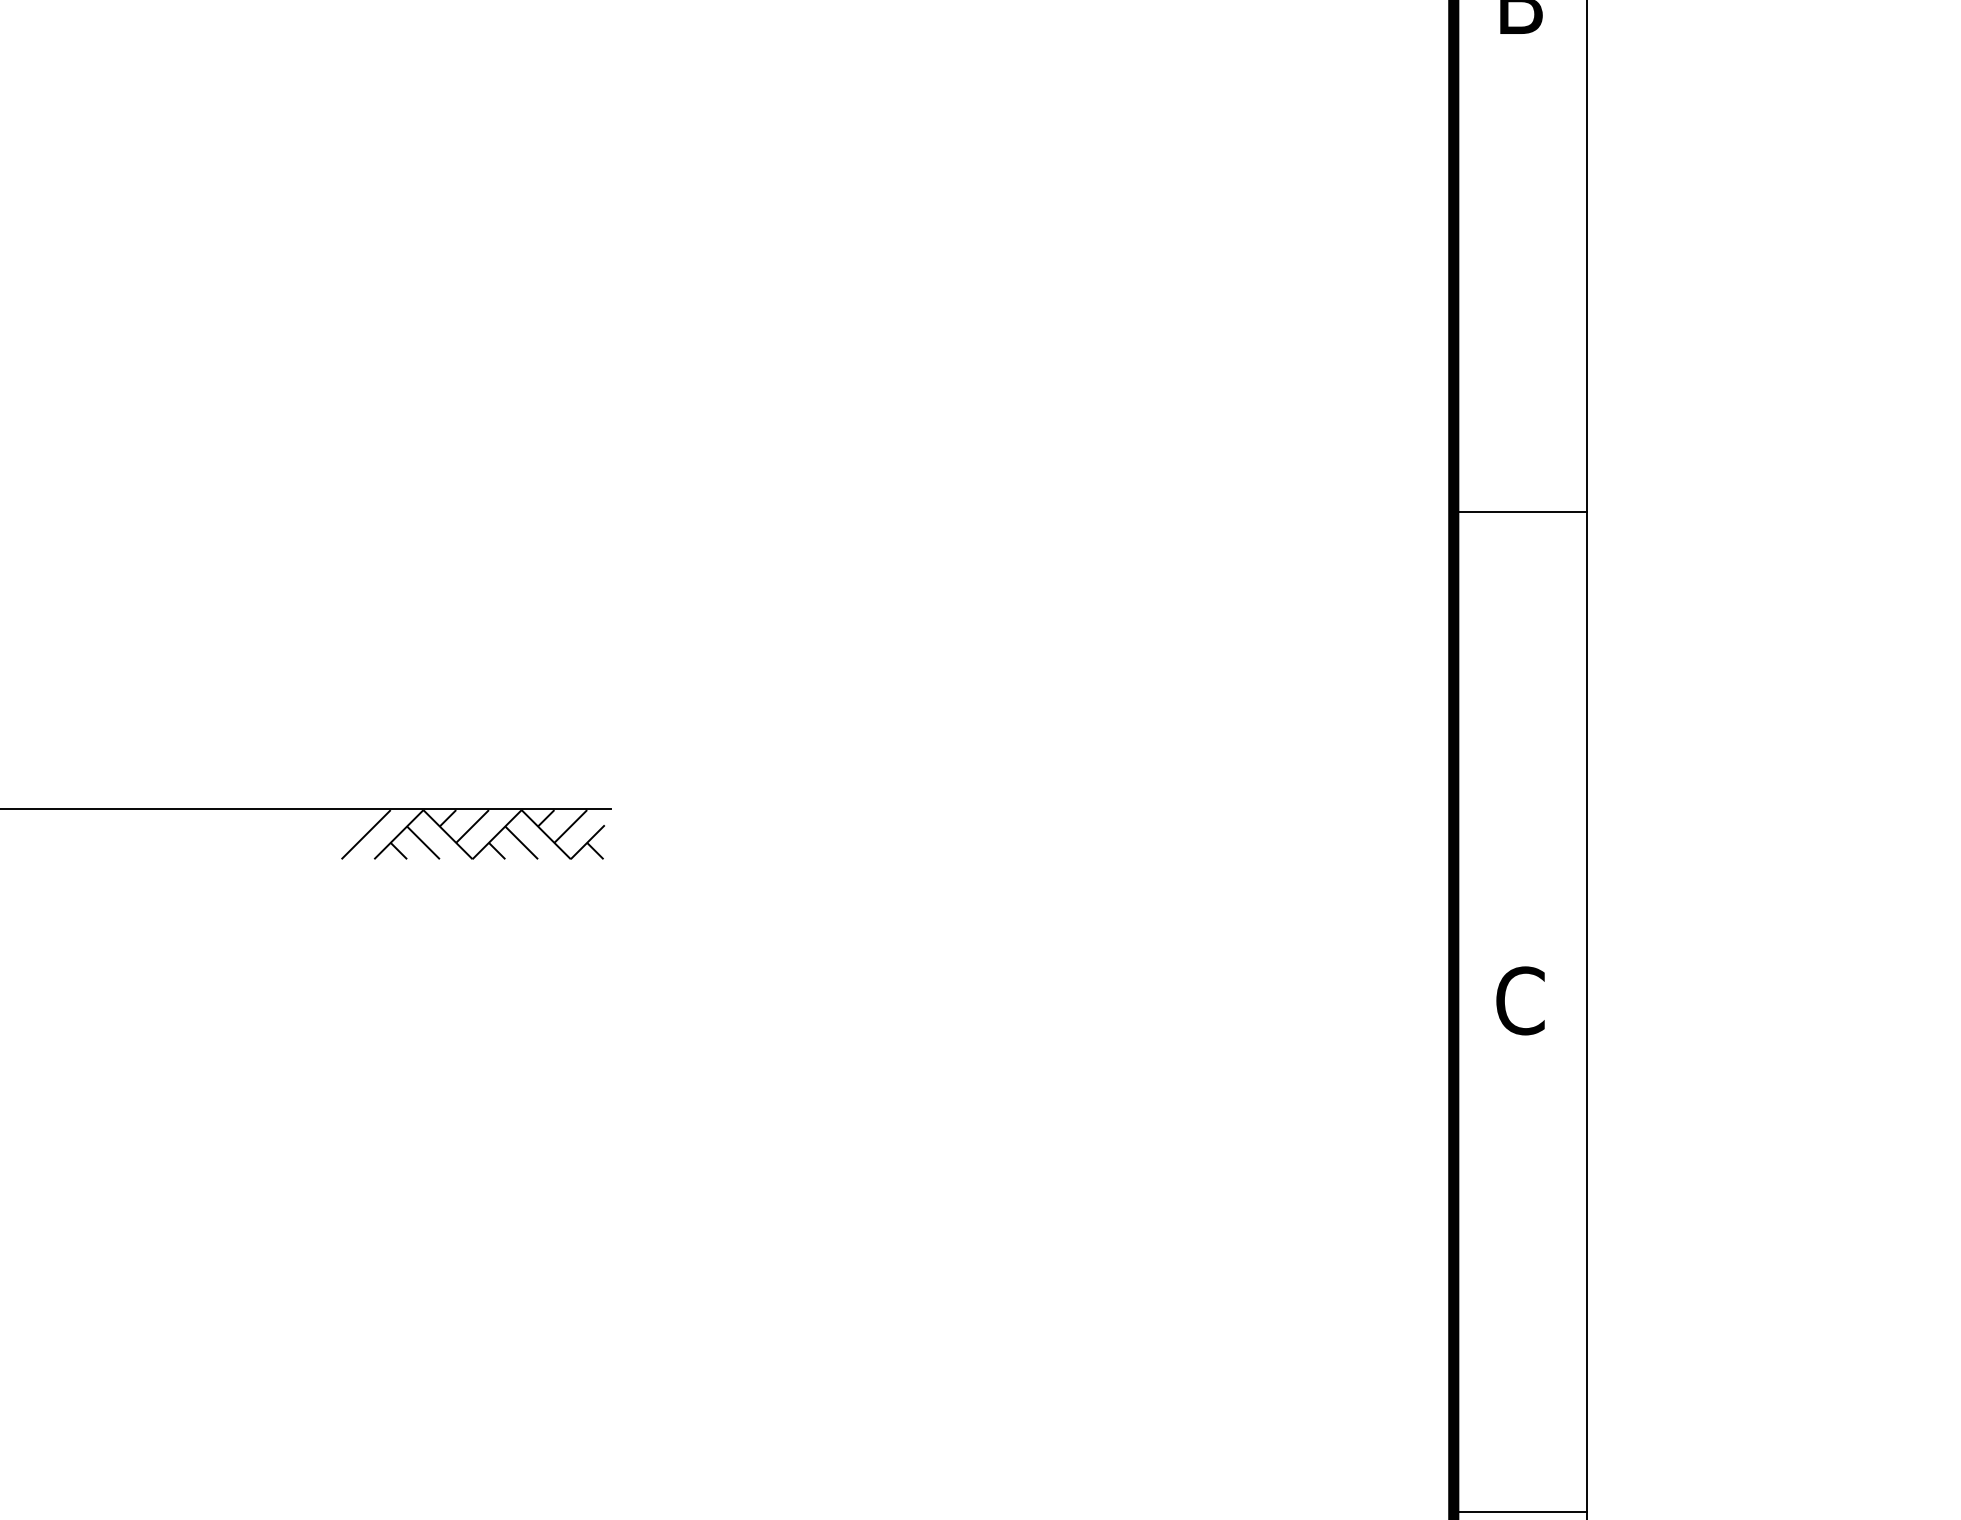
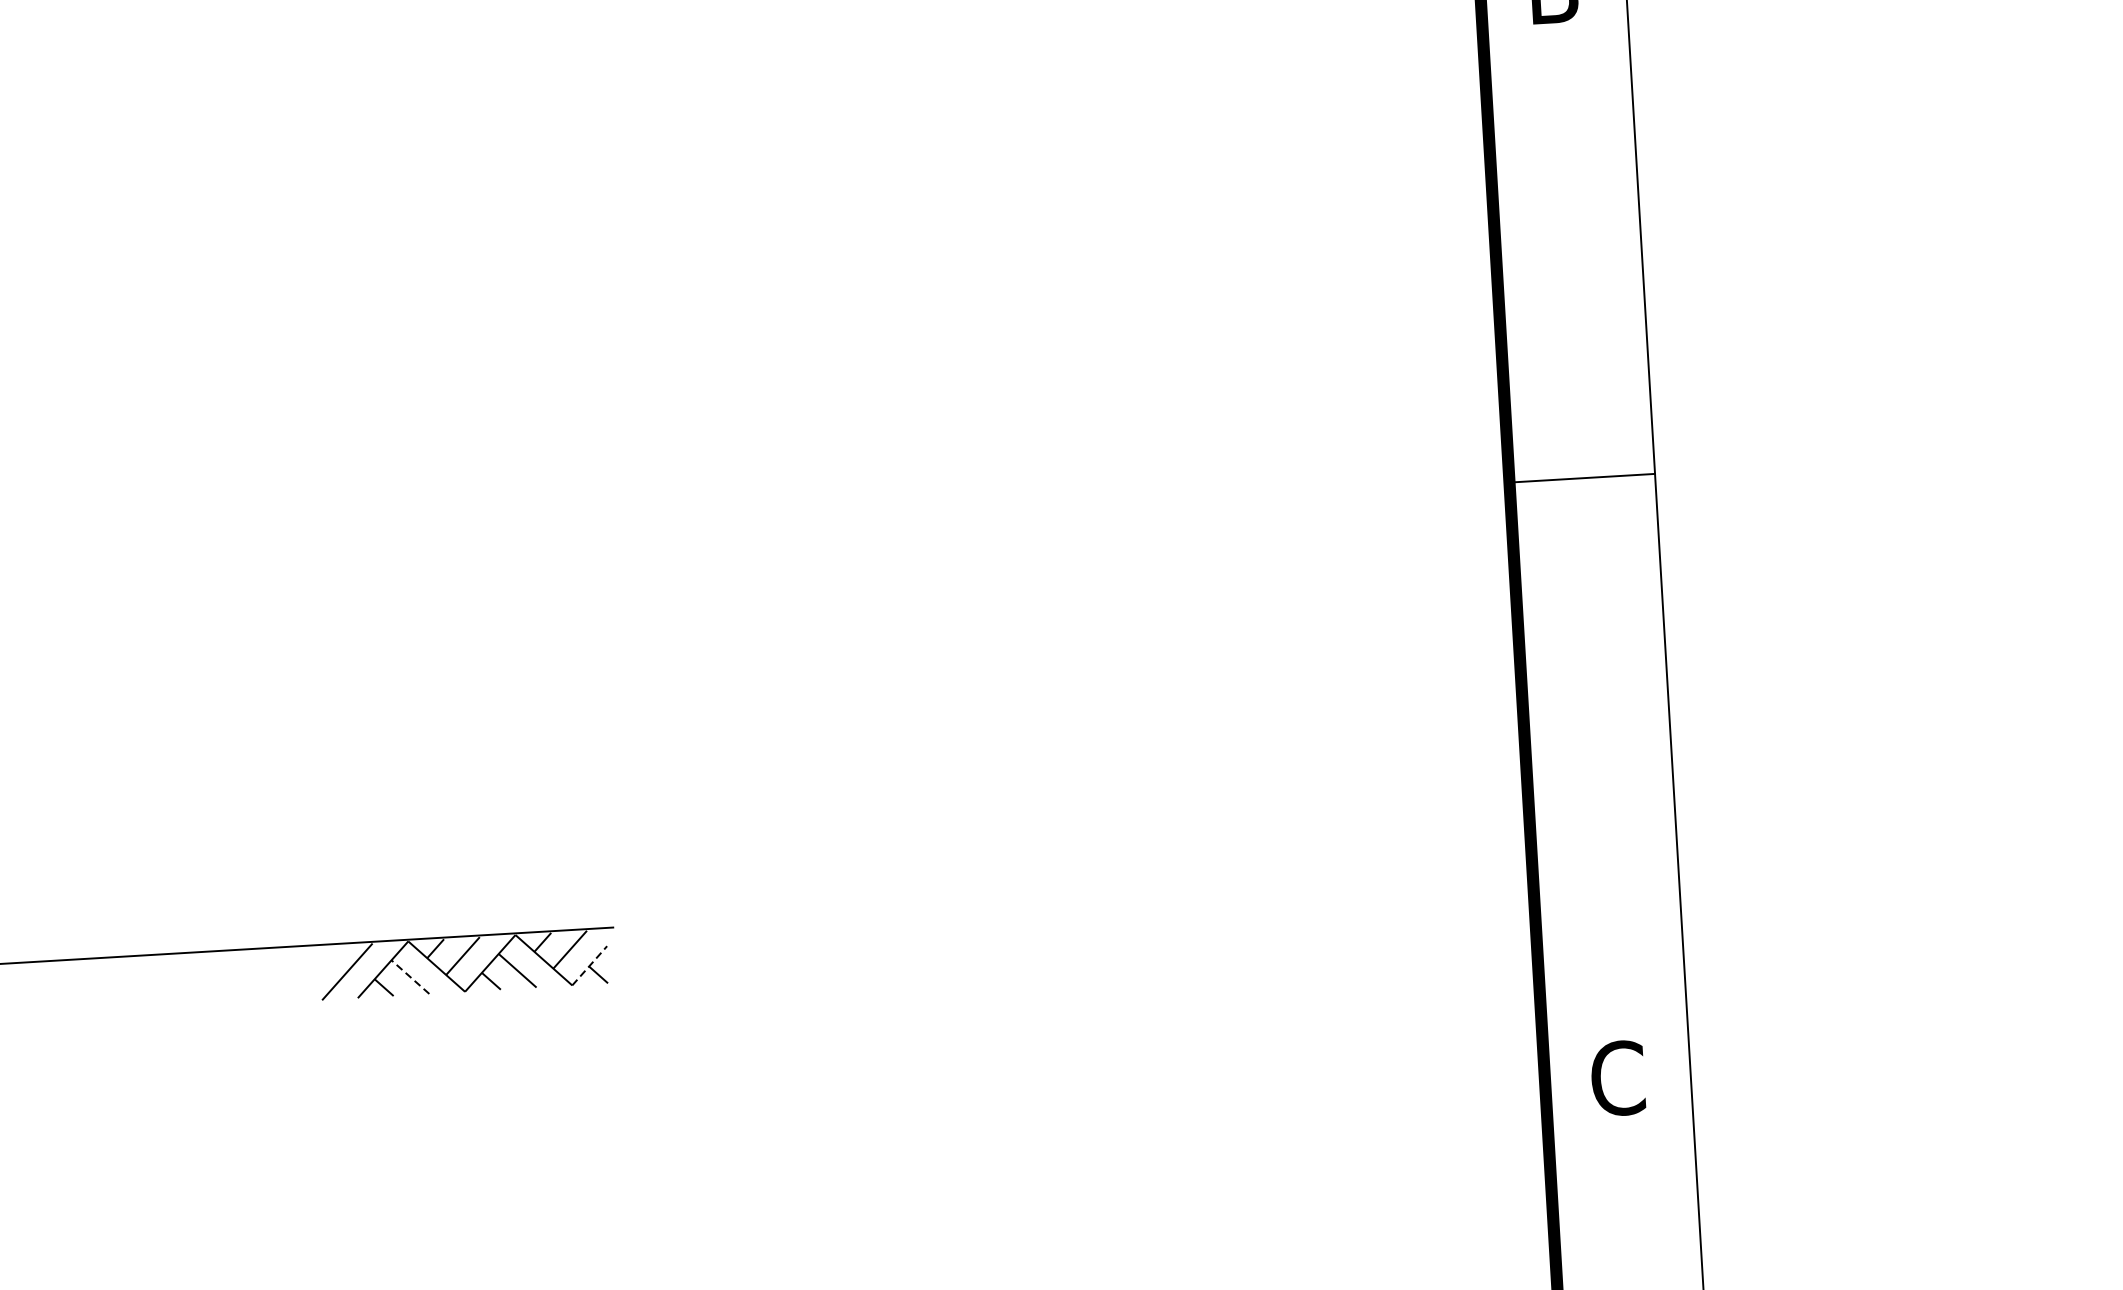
line: (1520, 511) -> (1582, 477), moved
line: (588, 841) -> (590, 964), solid -> dashed
line: (423, 842) -> (410, 976), solid -> dashed

